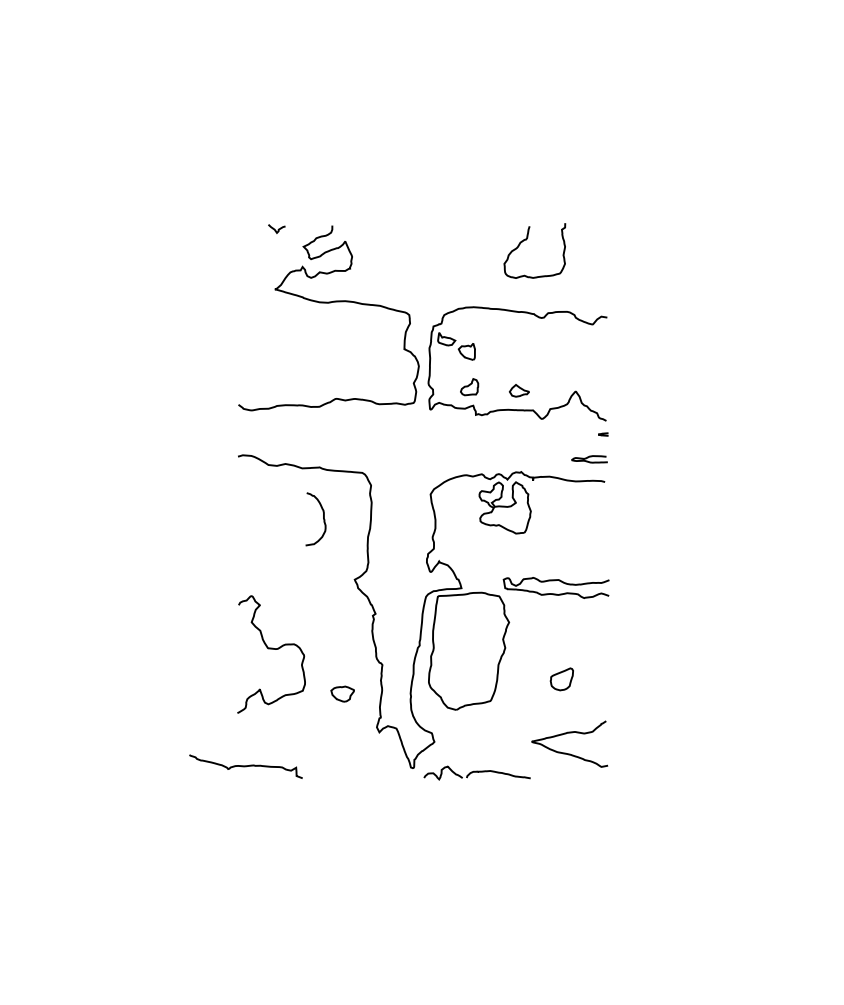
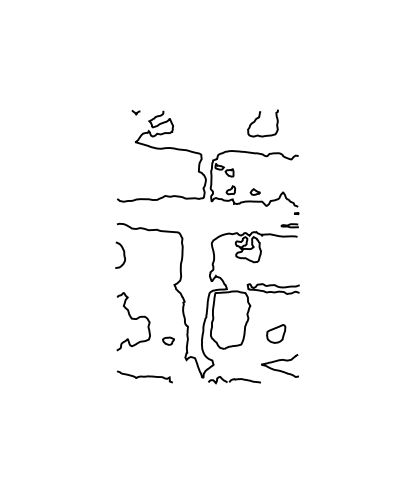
curve: (322, 517) -> (123, 254), moved
part: (562, 678) -> (276, 333), size x1.67
curve: (245, 765) -> (144, 376), moved

